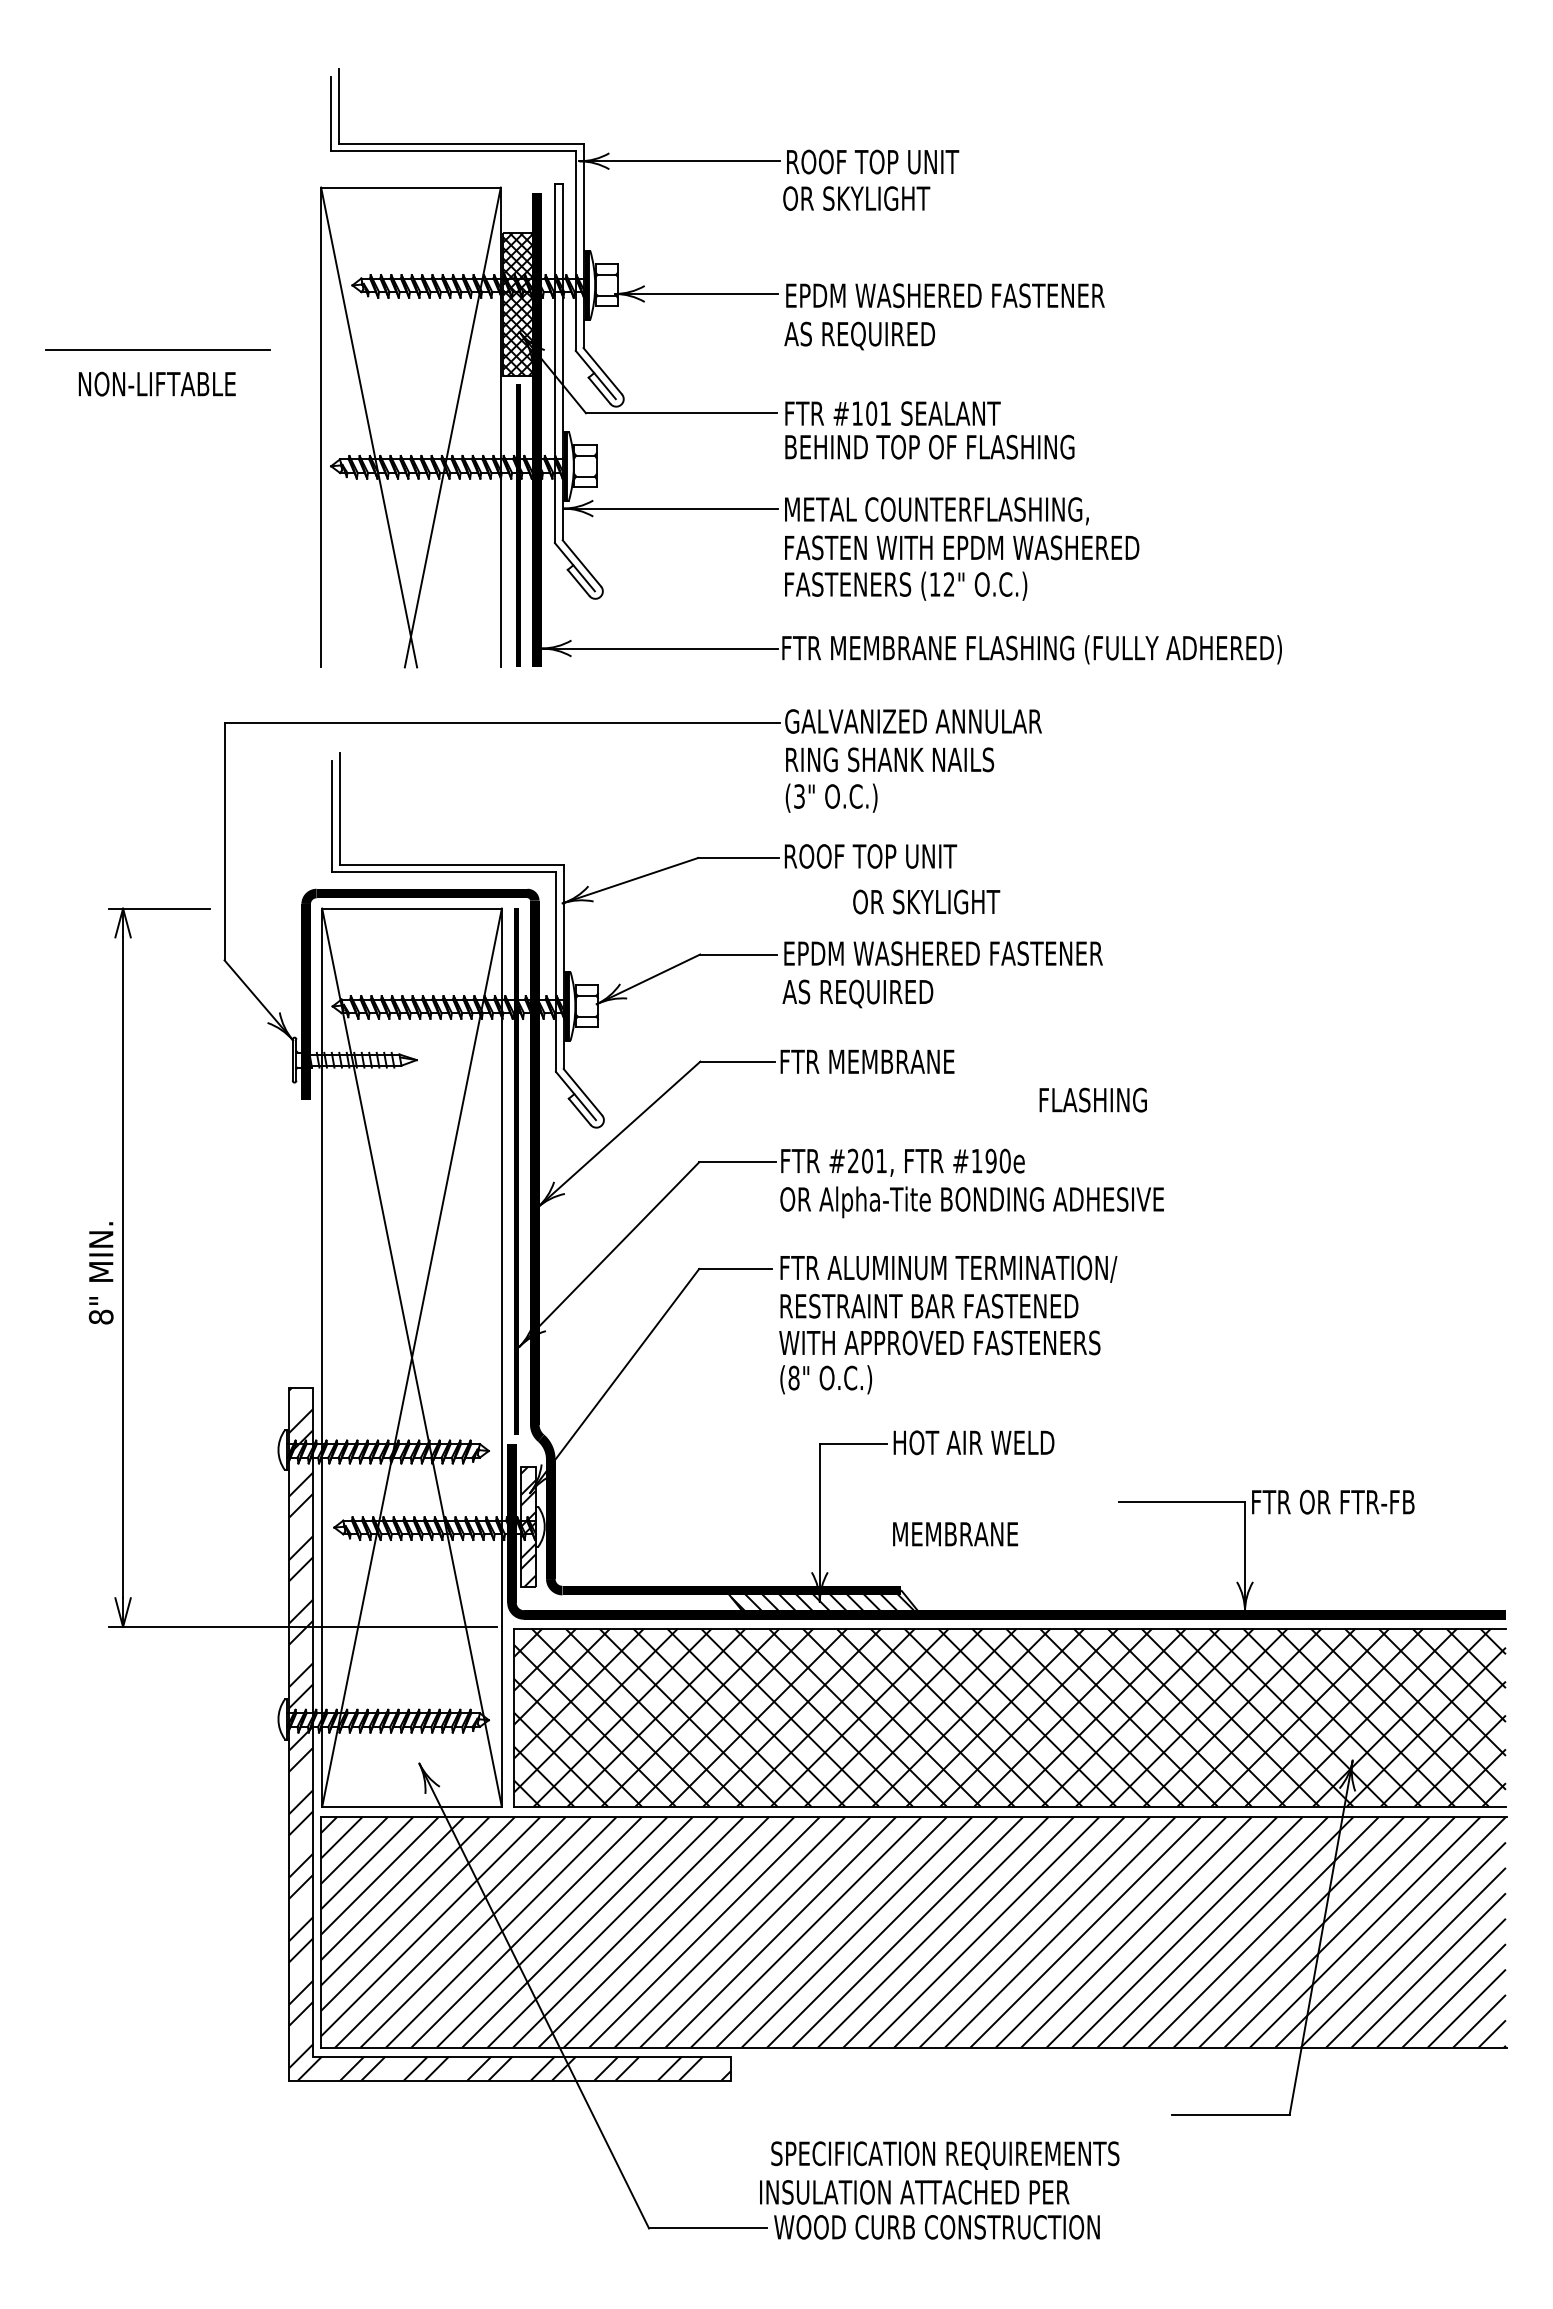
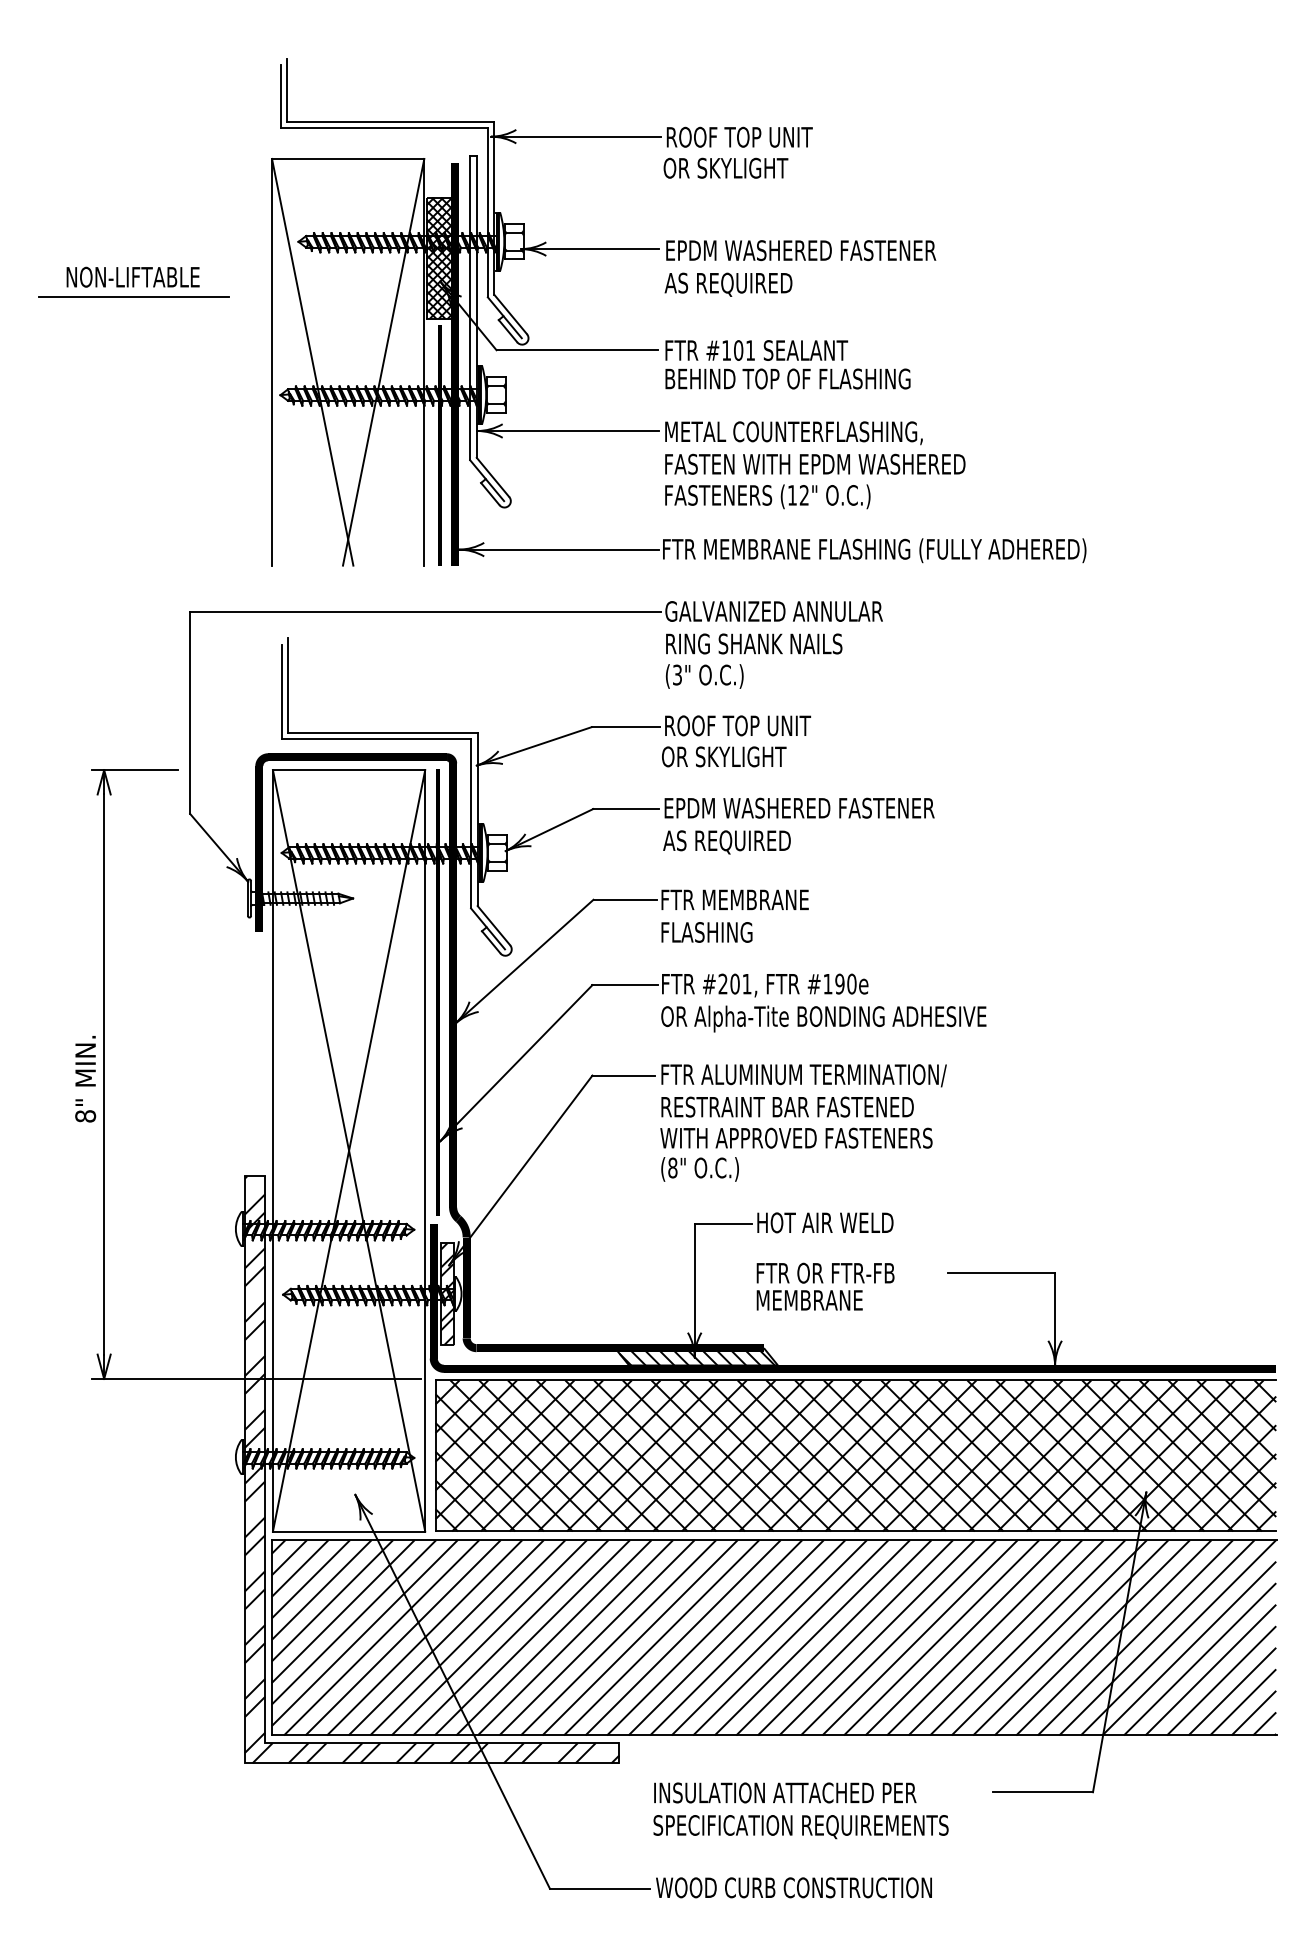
text: (156, 383) -> (132, 276), moved
text: (926, 901) -> (724, 756), moved
text: (1092, 1099) -> (706, 931), moved
text: (1333, 1501) -> (825, 1272), moved
text: (914, 2192) -> (785, 1793), moved

